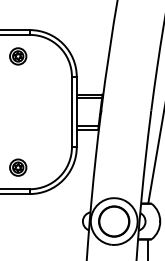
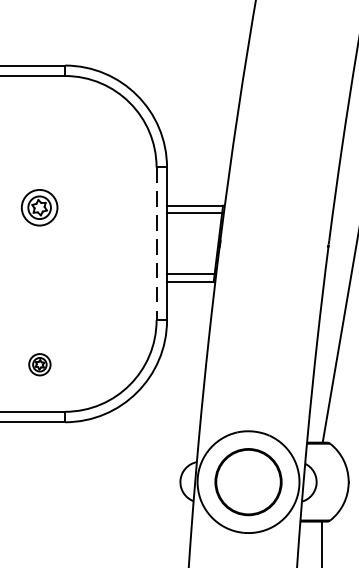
part: (18, 56) -> (40, 207), moved
line: (71, 112) -> (155, 244), solid -> dashed
part: (18, 167) -> (40, 364), size x0.6

